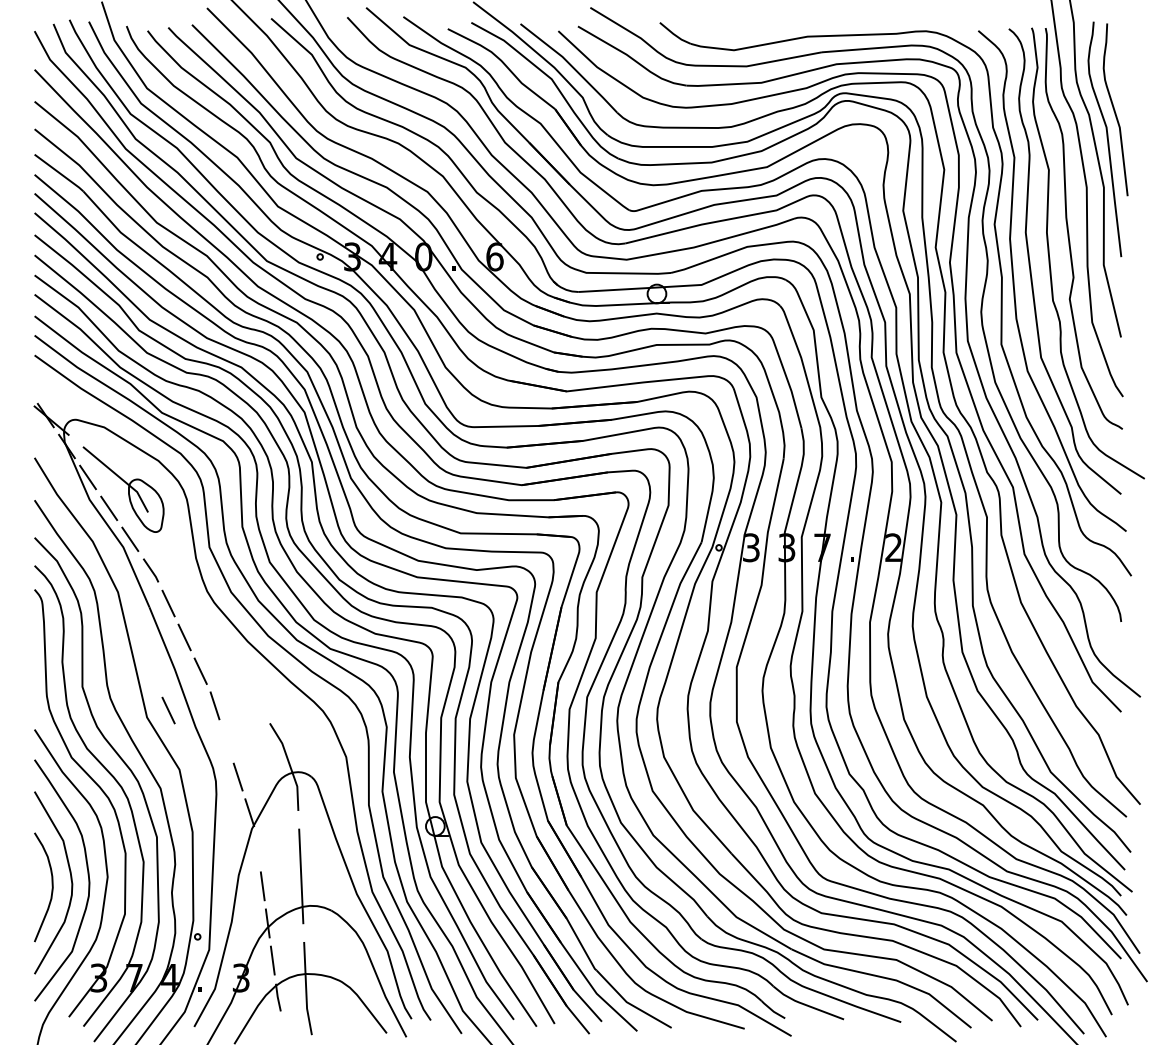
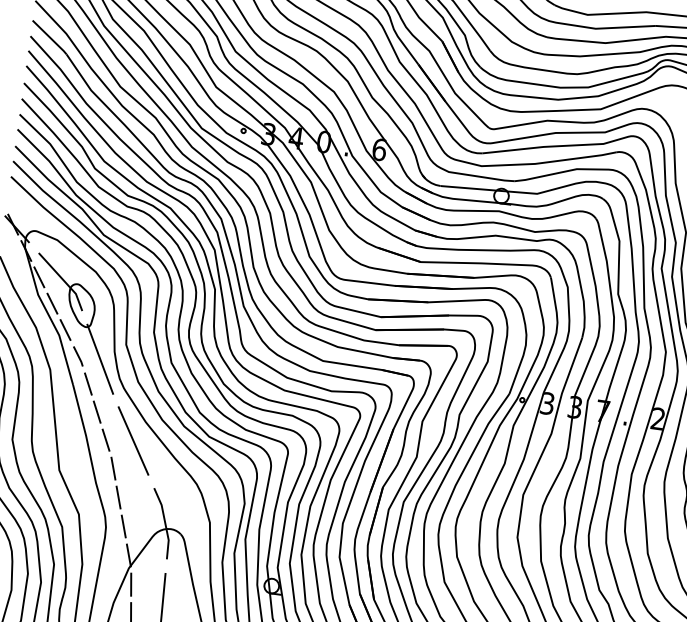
line: (179, 569) -> (100, 358), added
line: (235, 667) -> (133, 441), added
line: (168, 710) -> (76, 467), removed
line: (226, 741) -> (118, 497), added
line: (257, 849) -> (130, 584), added

